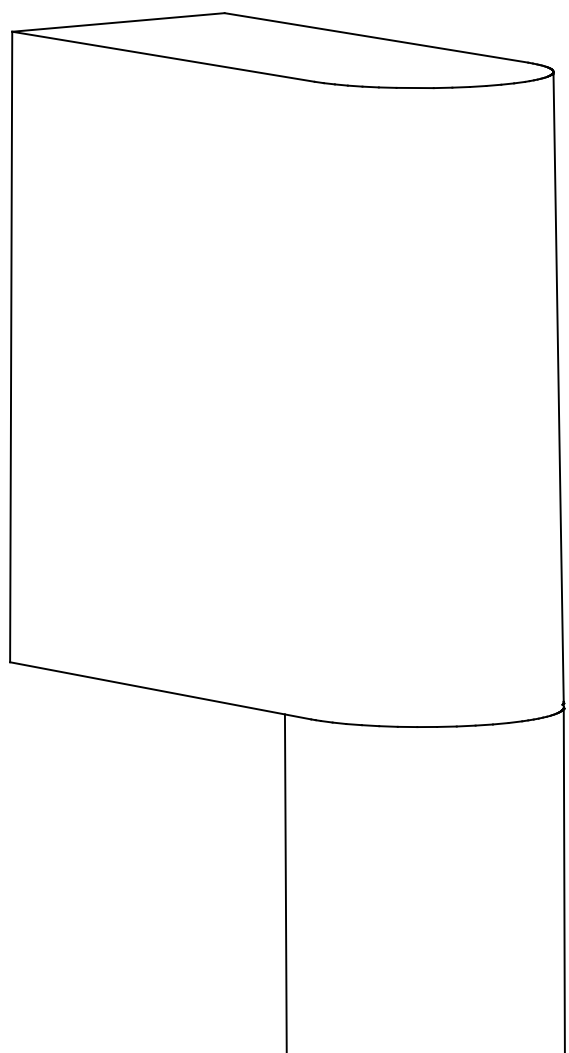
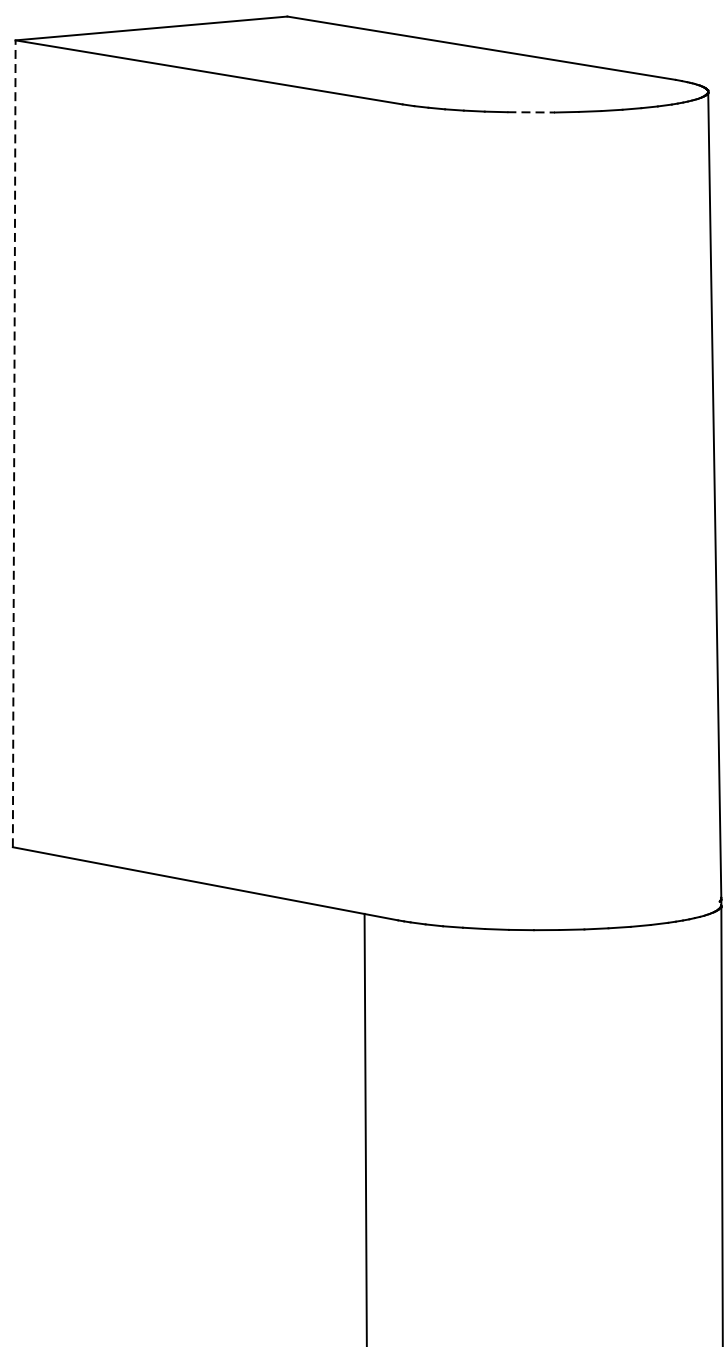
line: (415, 88) -> (531, 112), solid -> dashed
line: (11, 346) -> (14, 443), solid -> dashed

